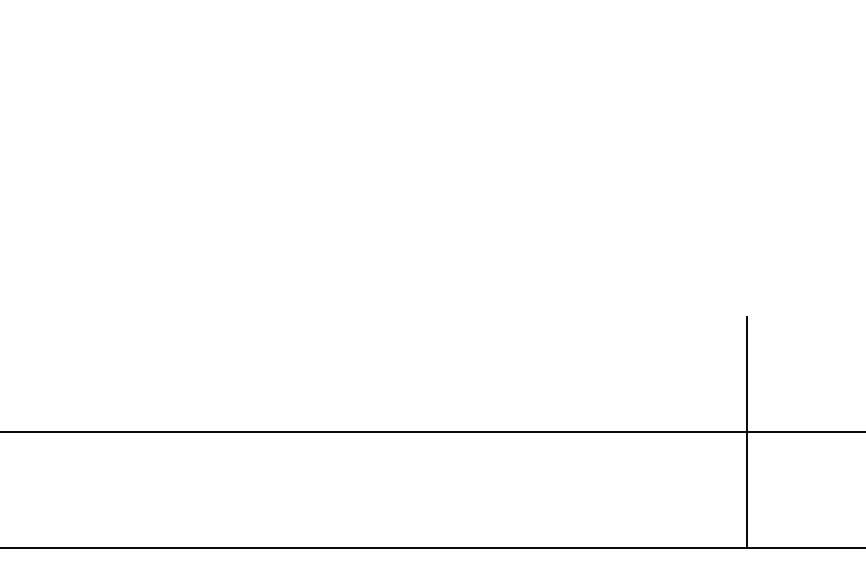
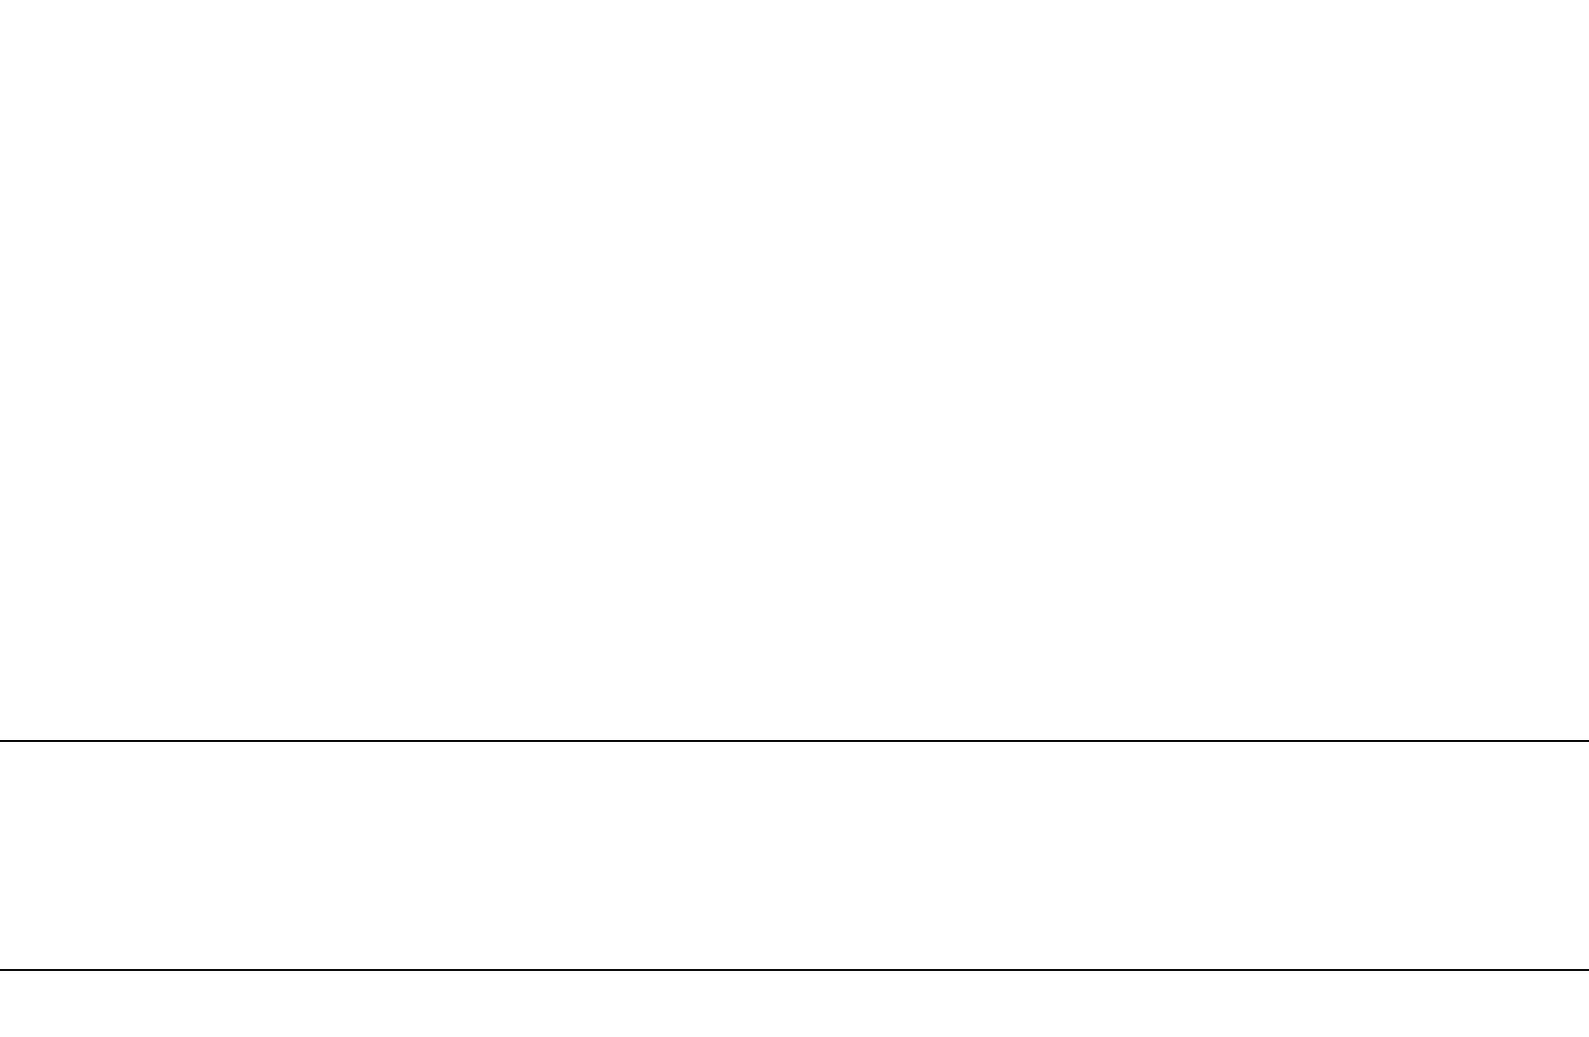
line: (747, 431) -> (1265, 739), removed

